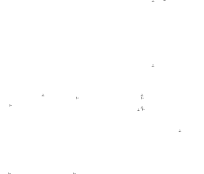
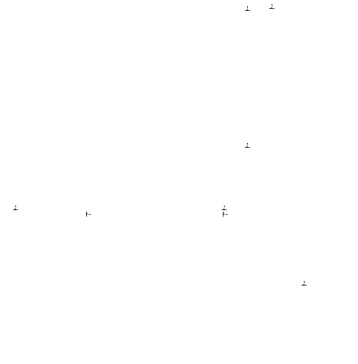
part: (140, 108) -> (221, 236), removed

